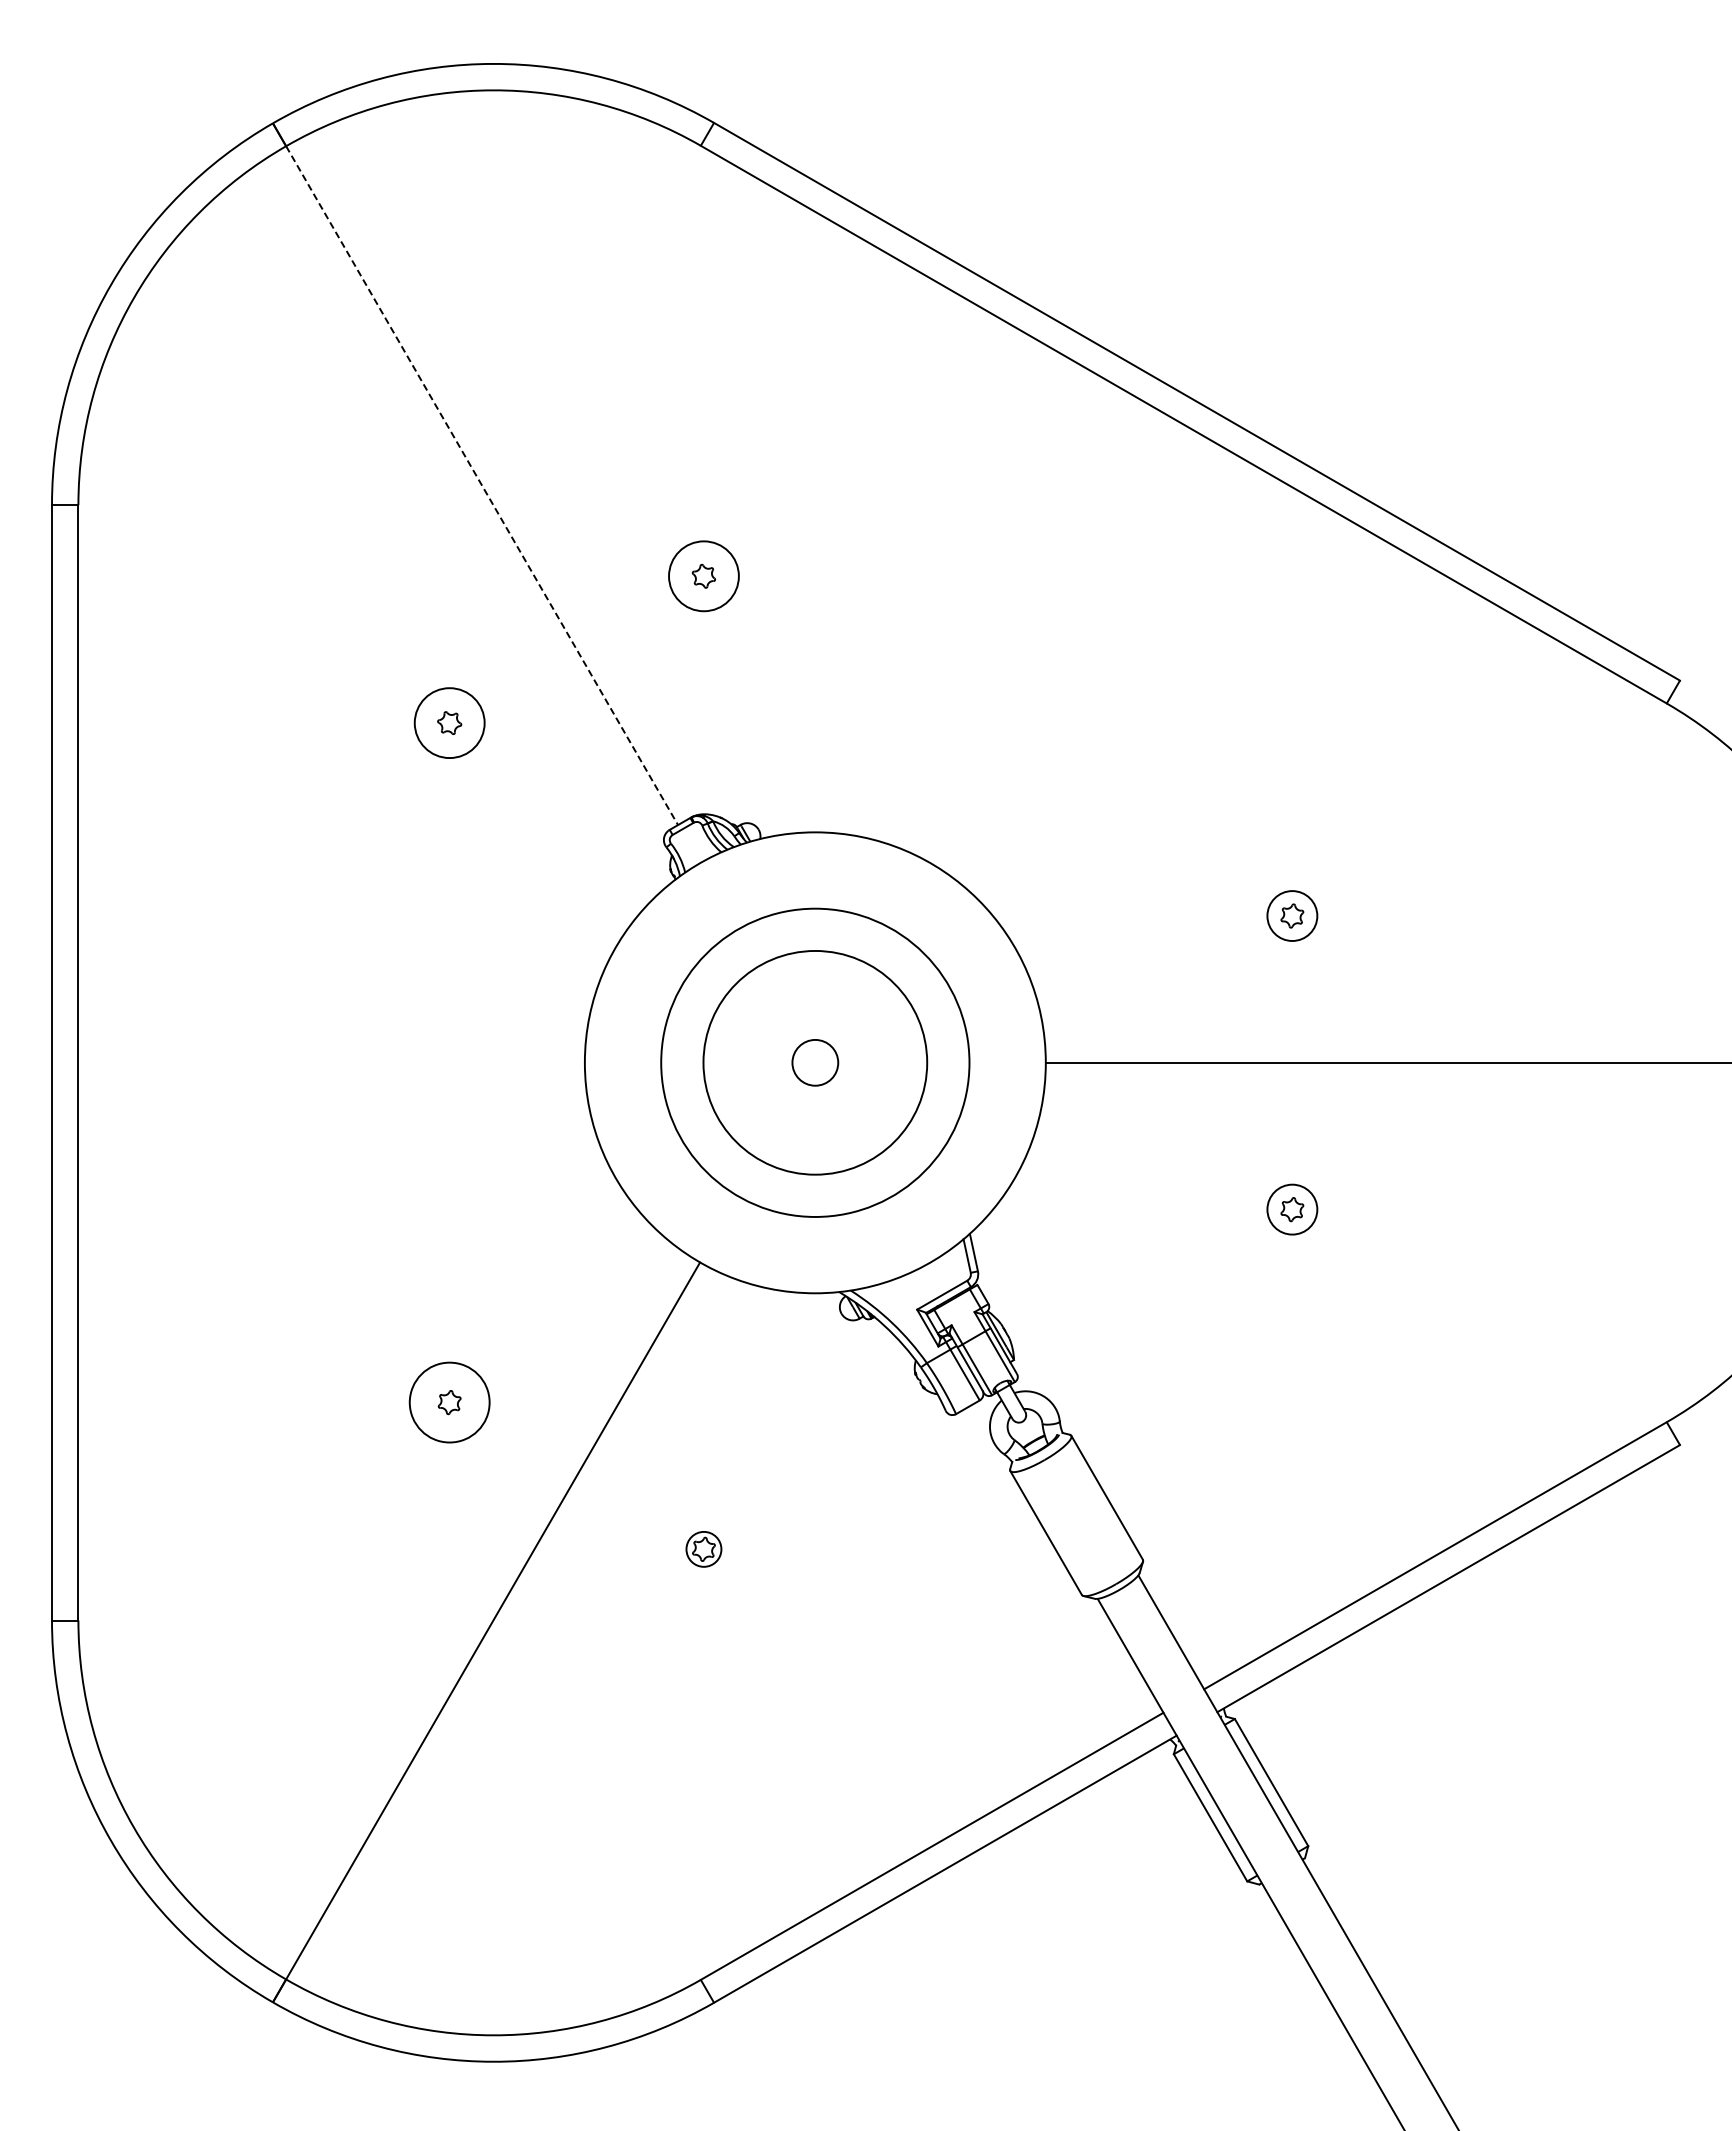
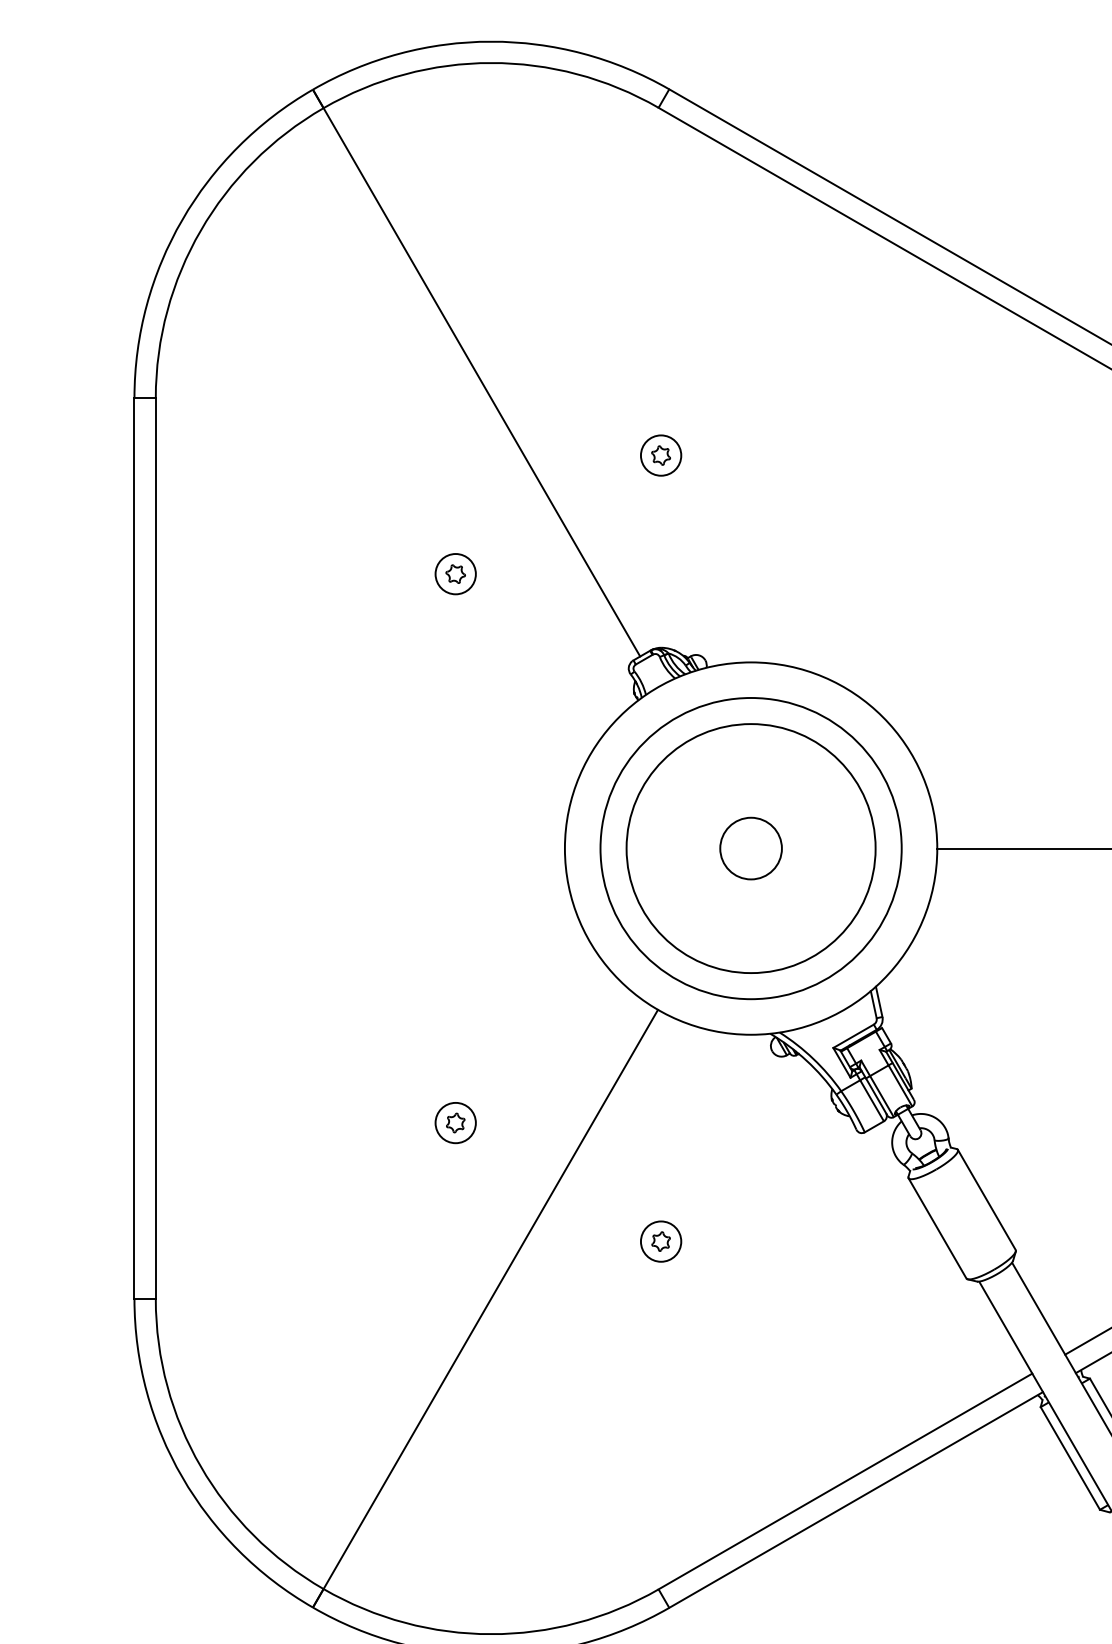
line: (482, 485) -> (482, 382), dashed -> solid
circle: (703, 576) -> (660, 455), size x0.71
circle: (449, 723) -> (455, 574), size x0.71
circle: (814, 1062) -> (750, 848), size x1.67
circle: (815, 1062) -> (751, 848), size x1.67
circle: (449, 1402) -> (455, 1122), size x0.62
circle: (703, 1549) -> (660, 1241), size x1.43

